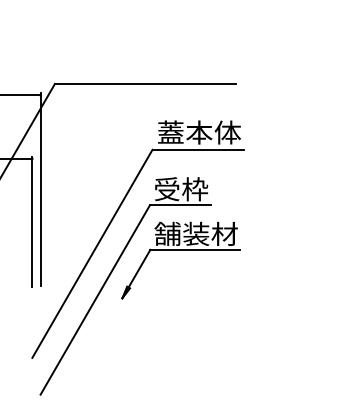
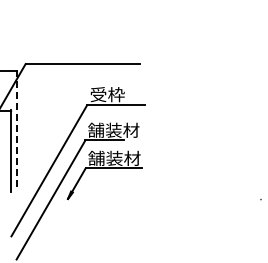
text: (199, 132) -> (116, 94), 蓋本体 -> 受枠
text: (194, 187) -> (113, 129), 受枠 -> 舗装材
line: (40, 191) -> (16, 131), solid -> dashed

